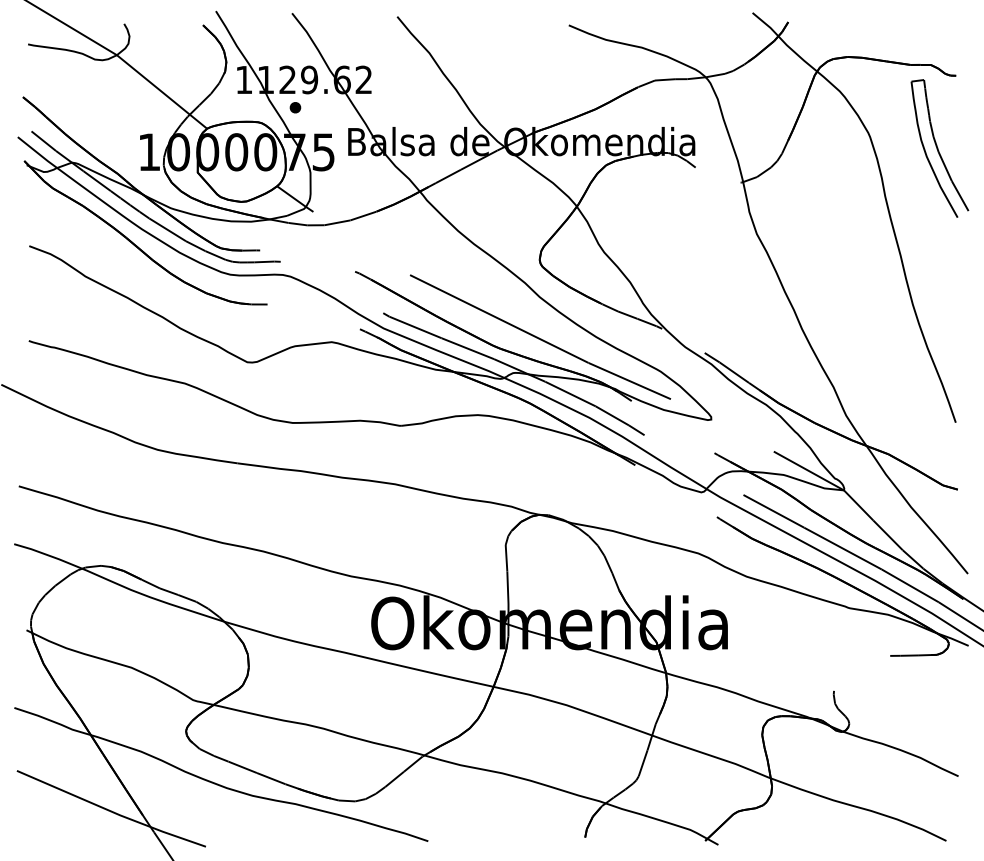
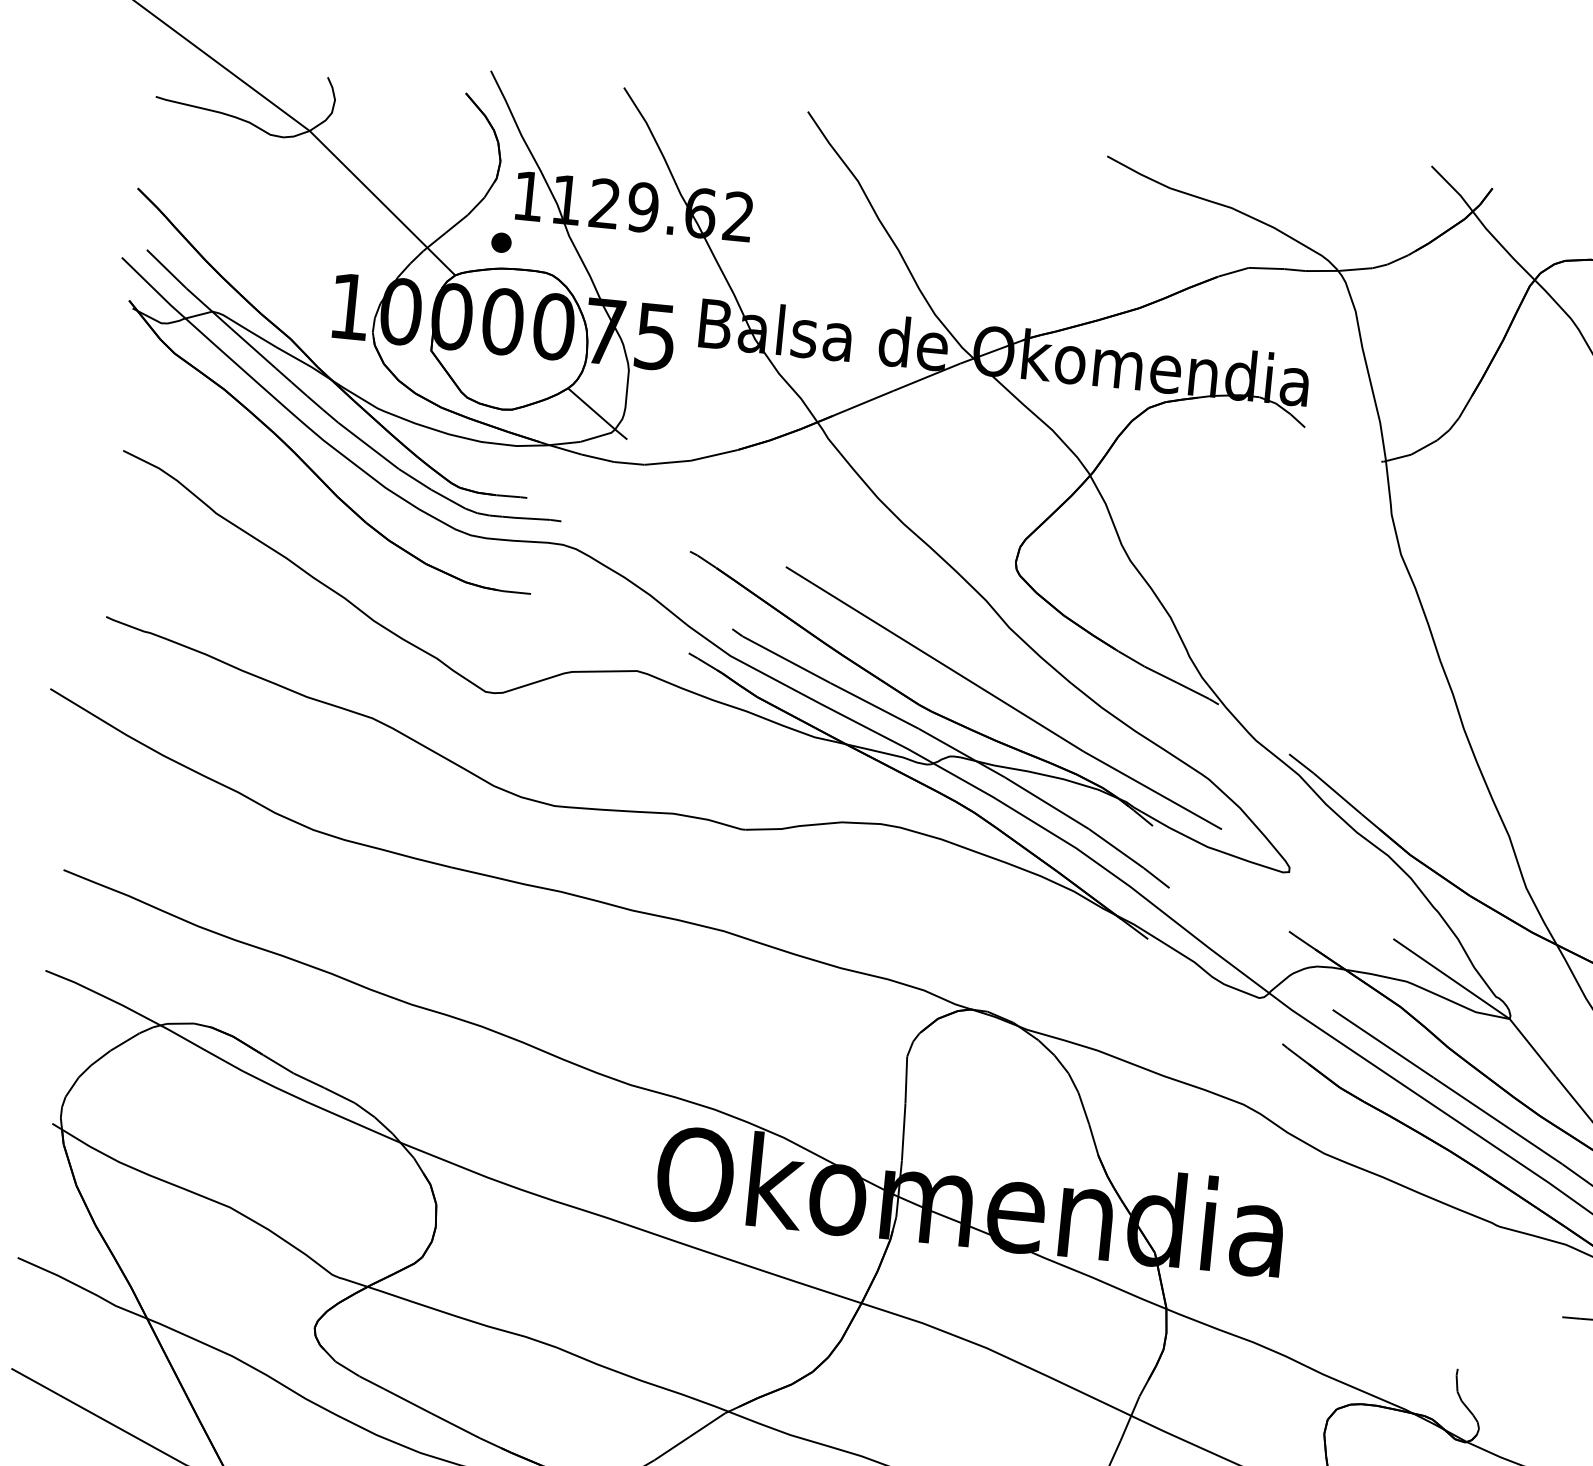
part: (295, 107) -> (501, 242), moved

